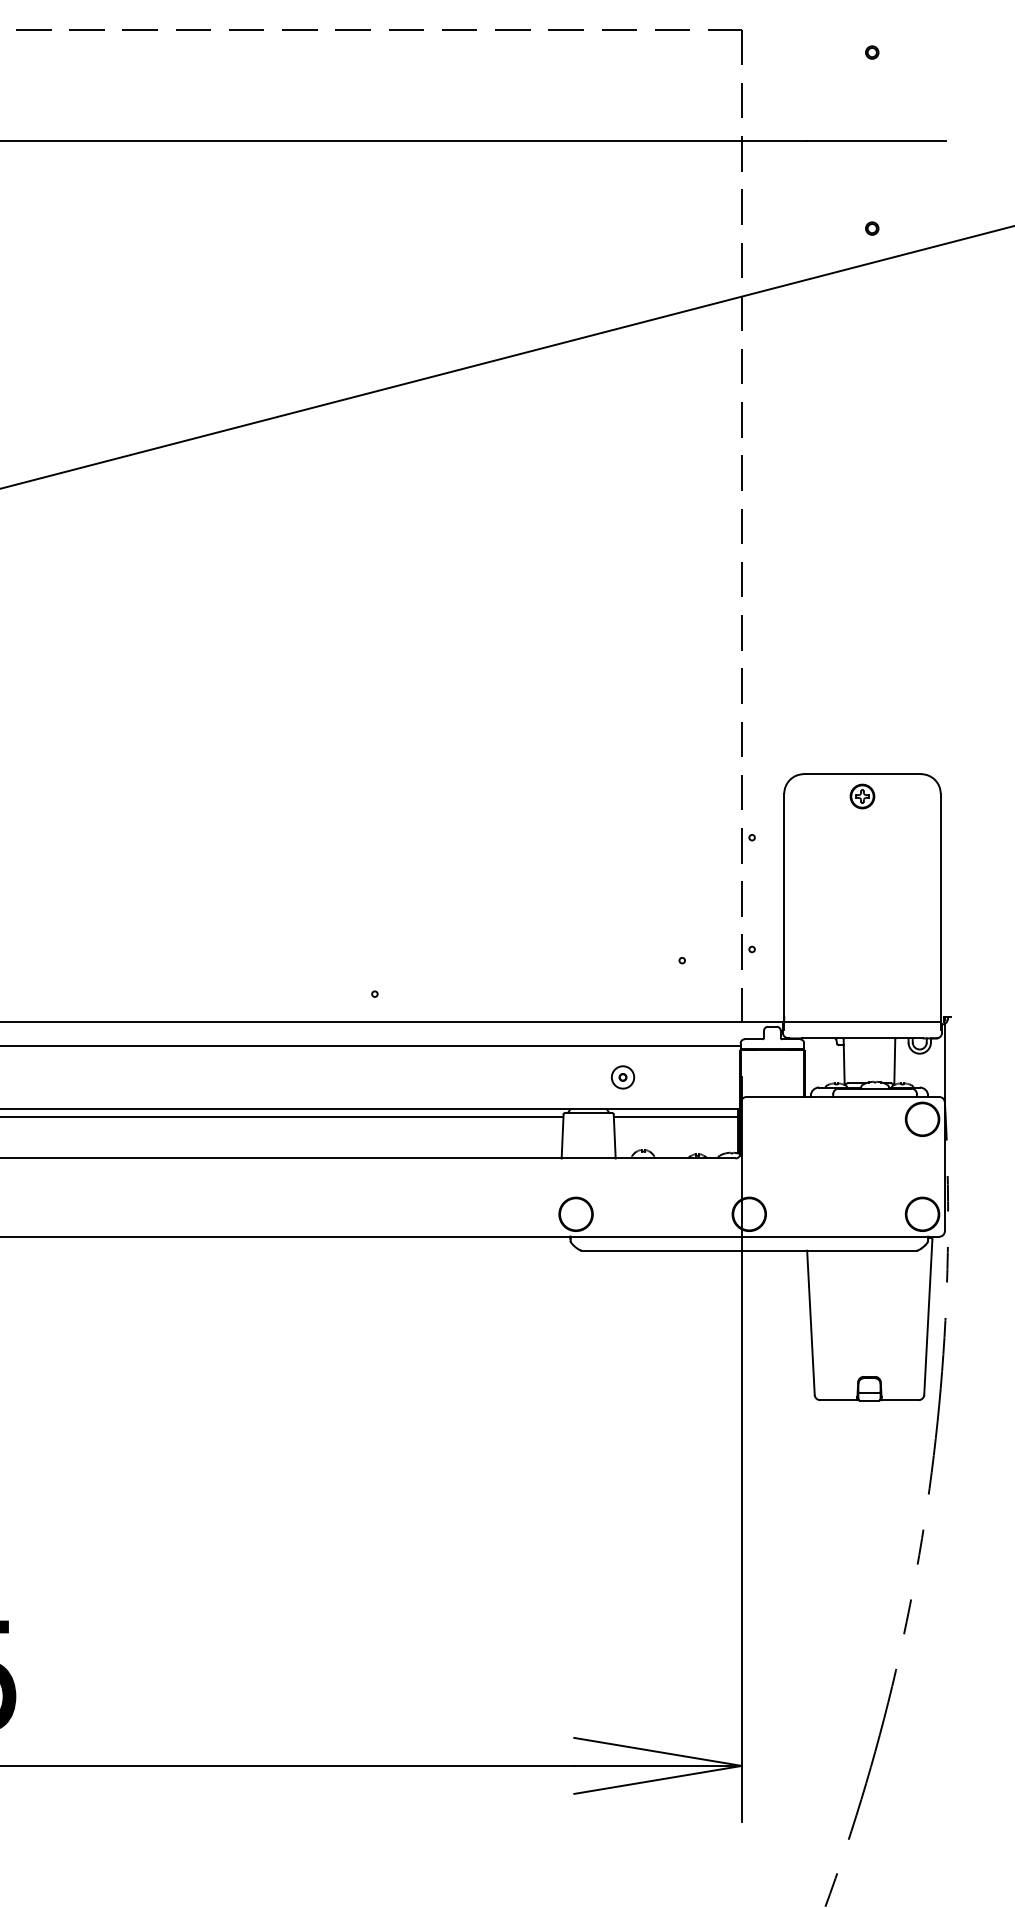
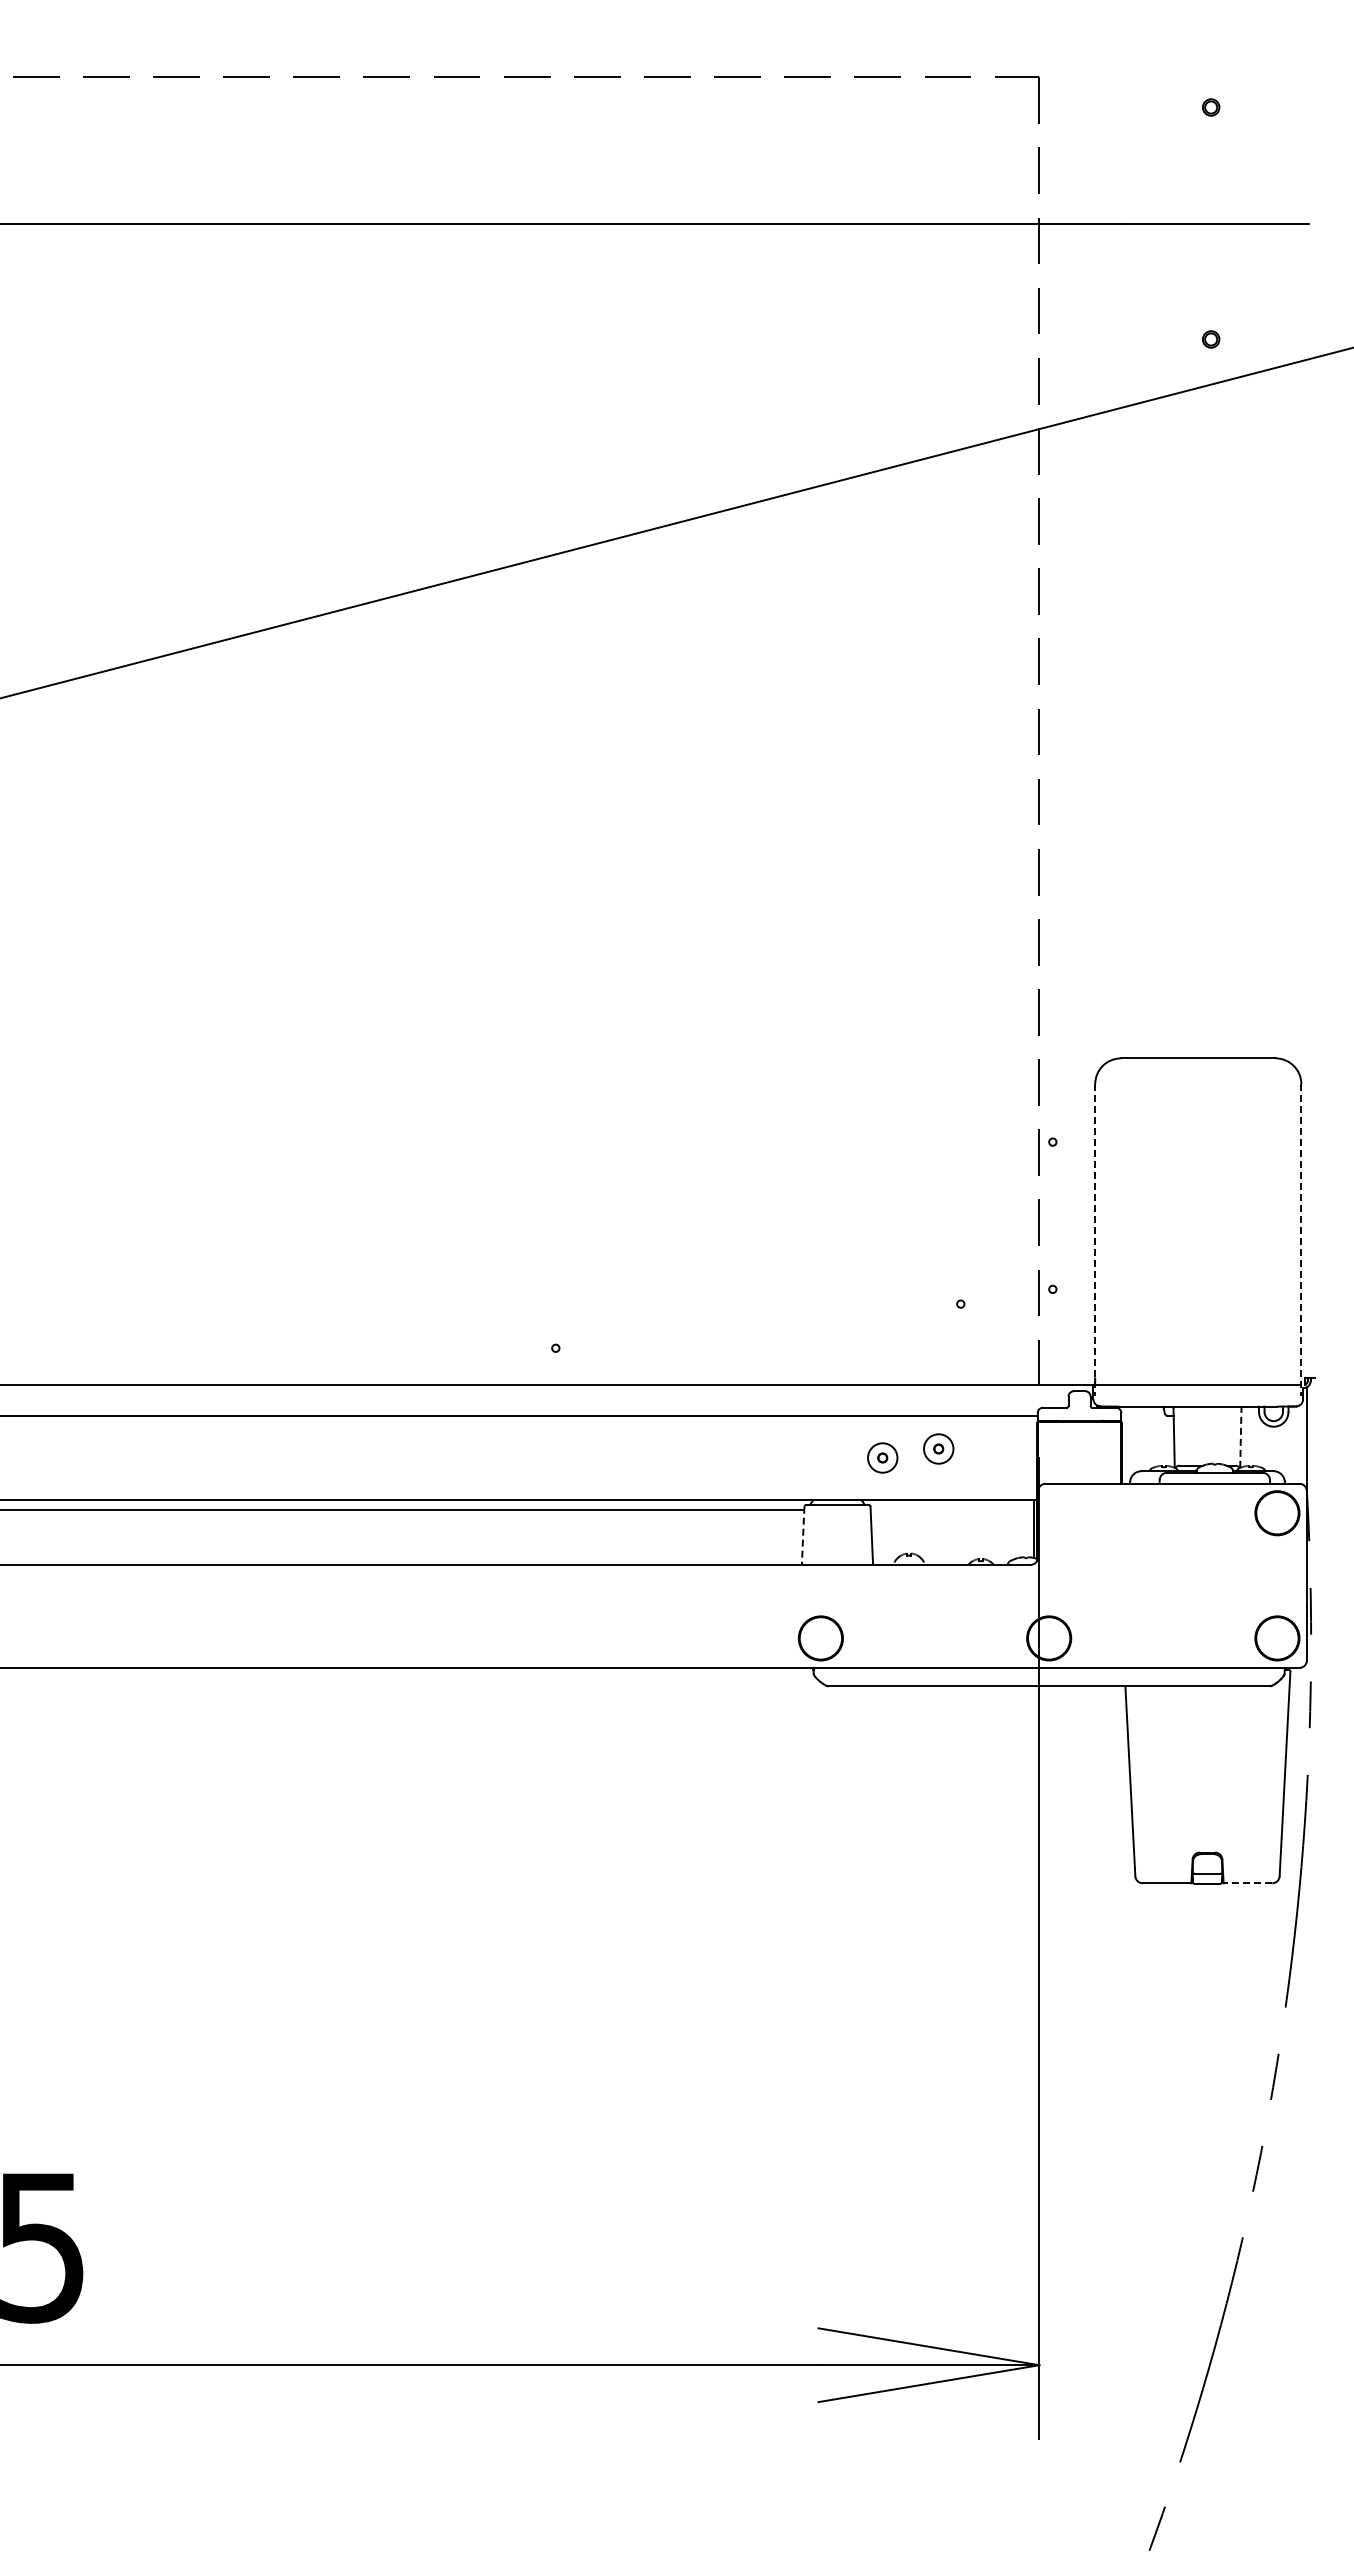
part: (861, 796) -> (1197, 1087), removed
line: (784, 912) -> (1095, 1240), solid -> dashed
line: (940, 912) -> (1301, 1240), solid -> dashed
line: (894, 1061) -> (1240, 1437), solid -> dashed
part: (665, 1070) -> (938, 1448), added
line: (675, 1117) -> (952, 1510), removed
line: (562, 1137) -> (803, 1536), solid -> dashed
line: (899, 1400) -> (1246, 1883), solid -> dashed

